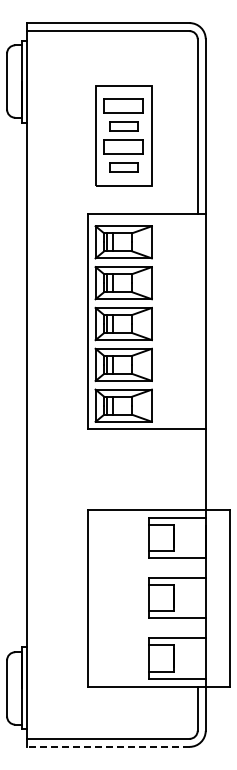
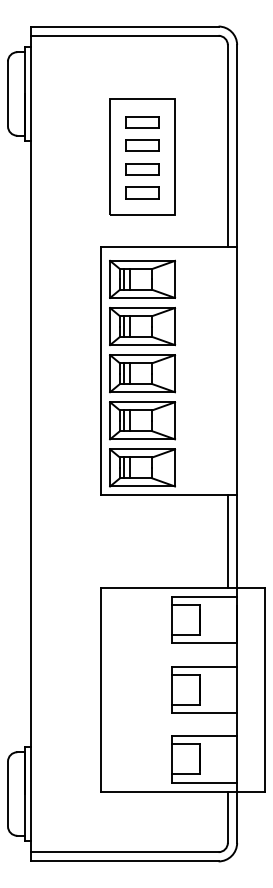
part: (123, 105) -> (142, 121), size x0.71
part: (123, 146) -> (142, 168), size x0.71
line: (197, 469) -> (227, 541), added
line: (107, 746) -> (123, 860), dashed -> solid

